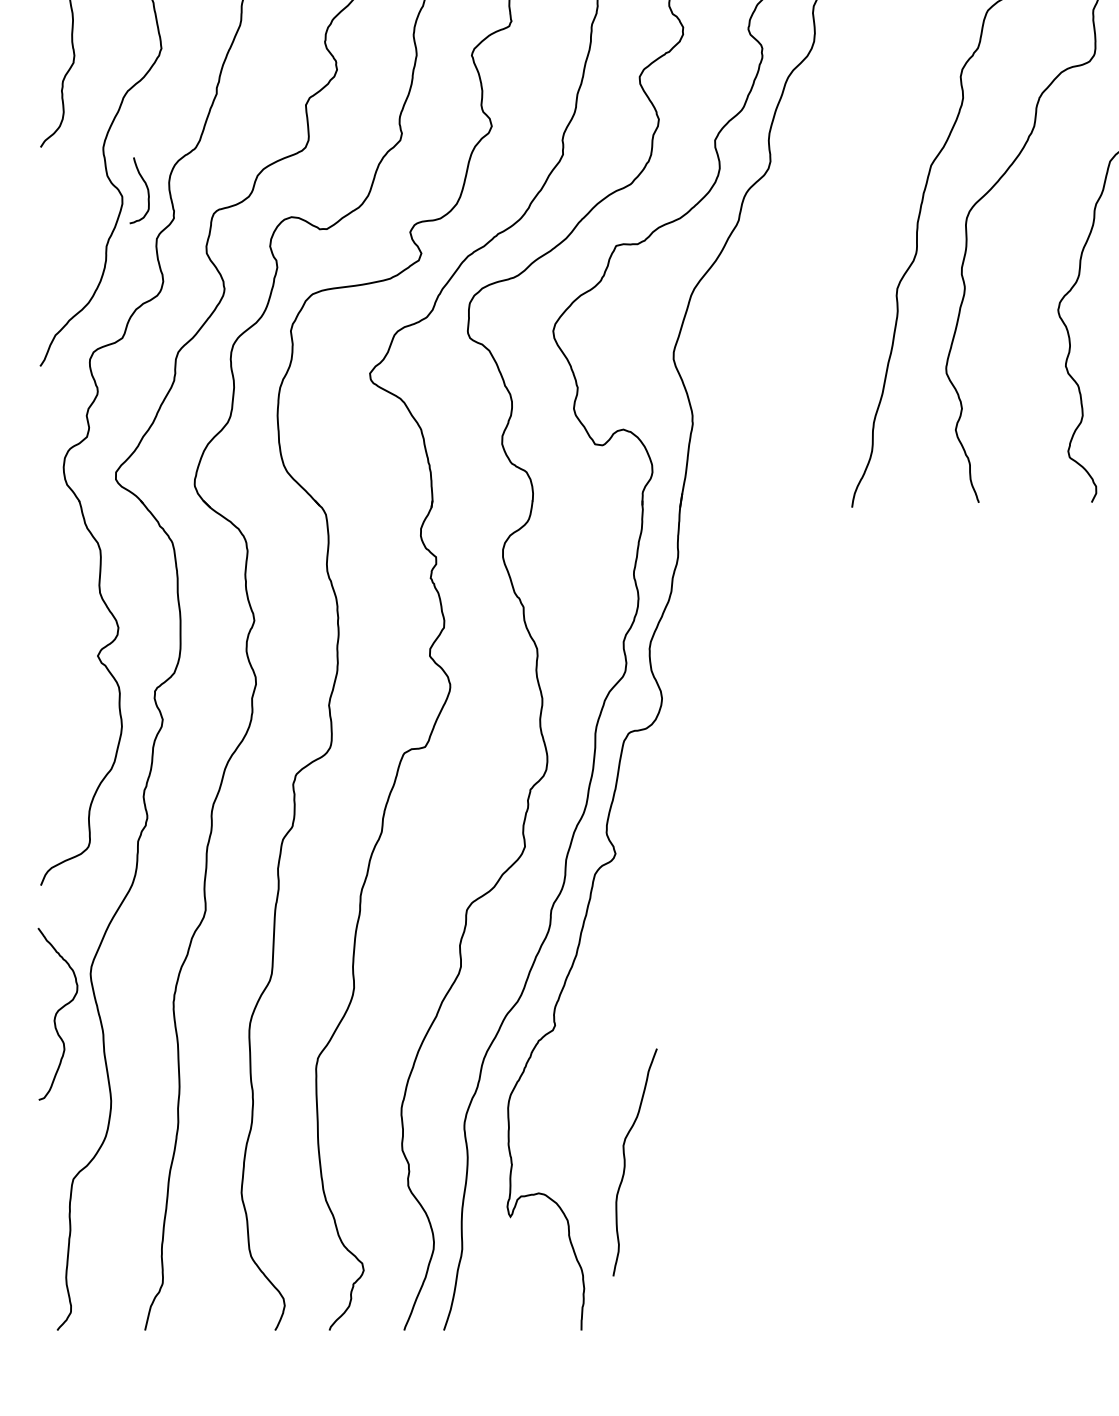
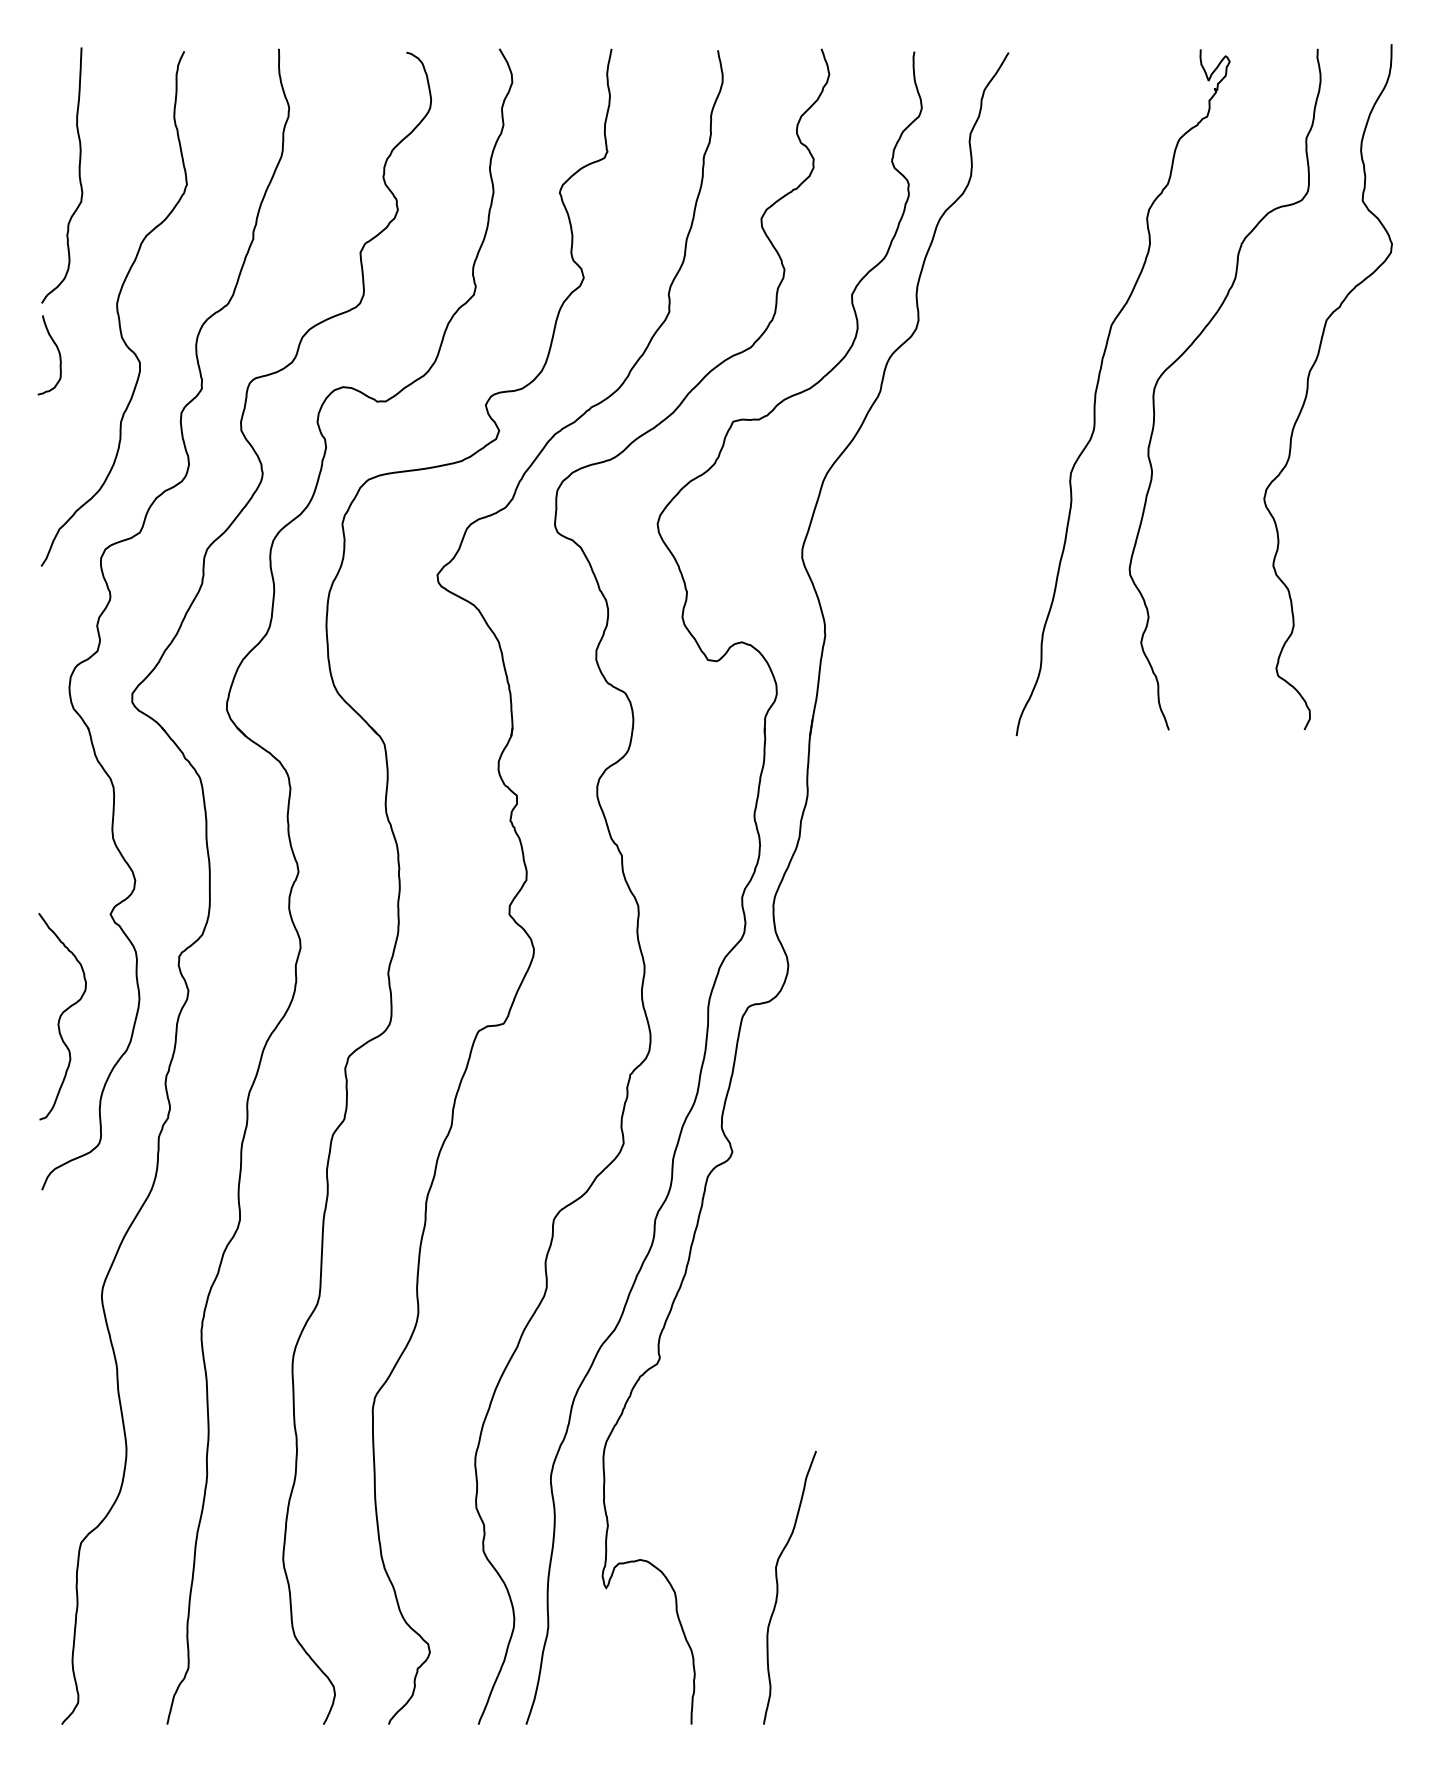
curve: (146, 189) -> (58, 353), moved
curve: (57, 1013) -> (62, 1015), moved
curve: (625, 1162) -> (778, 1587), moved

